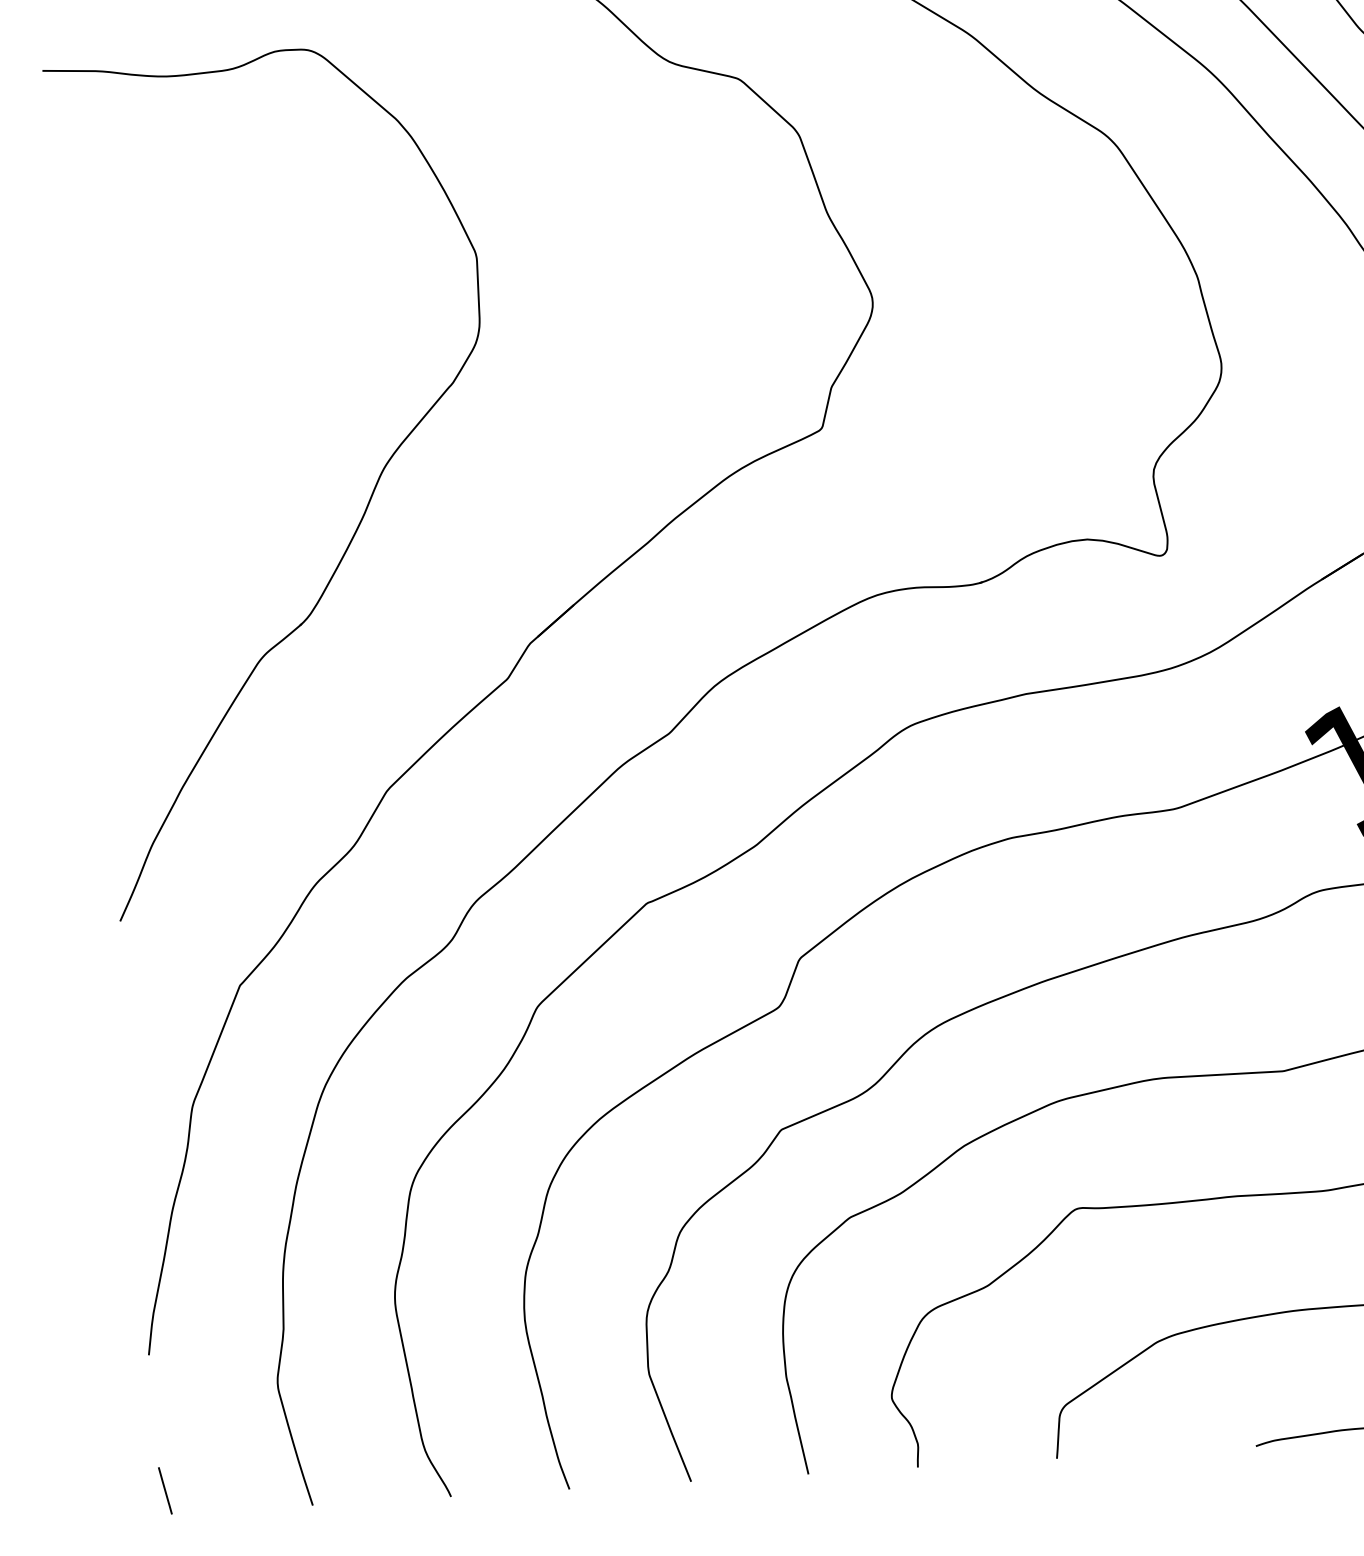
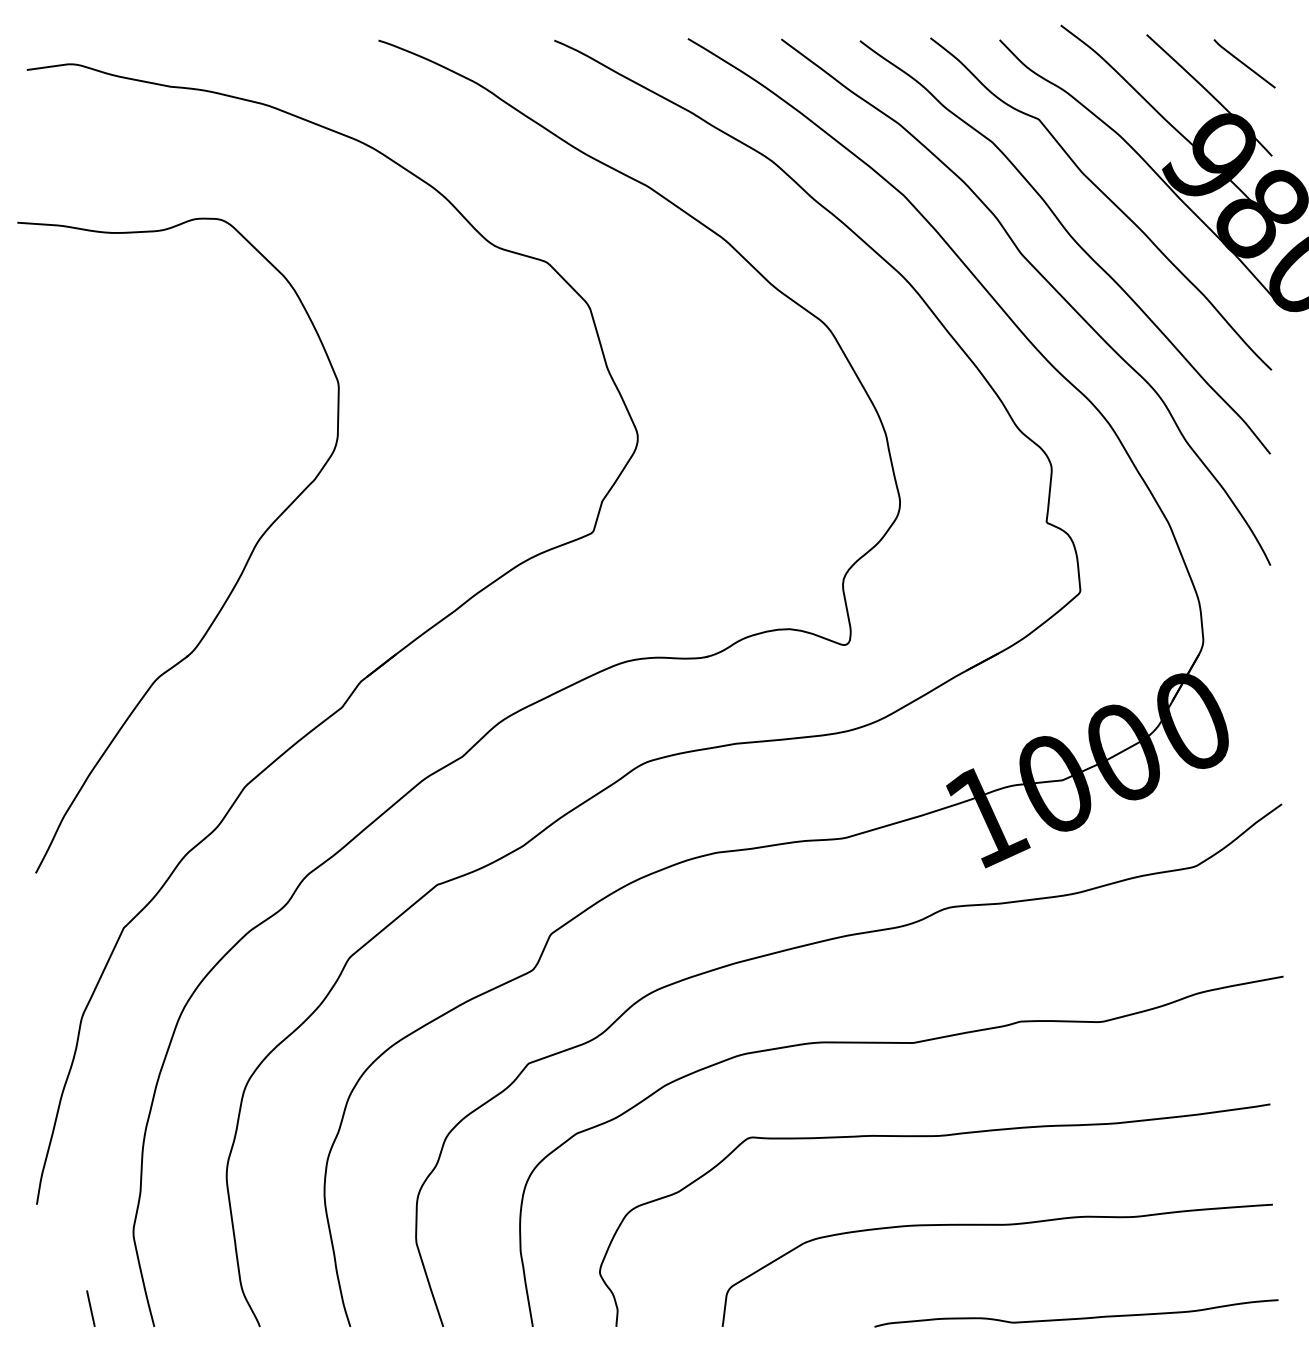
line: (164, 1490) -> (90, 1308), moved

